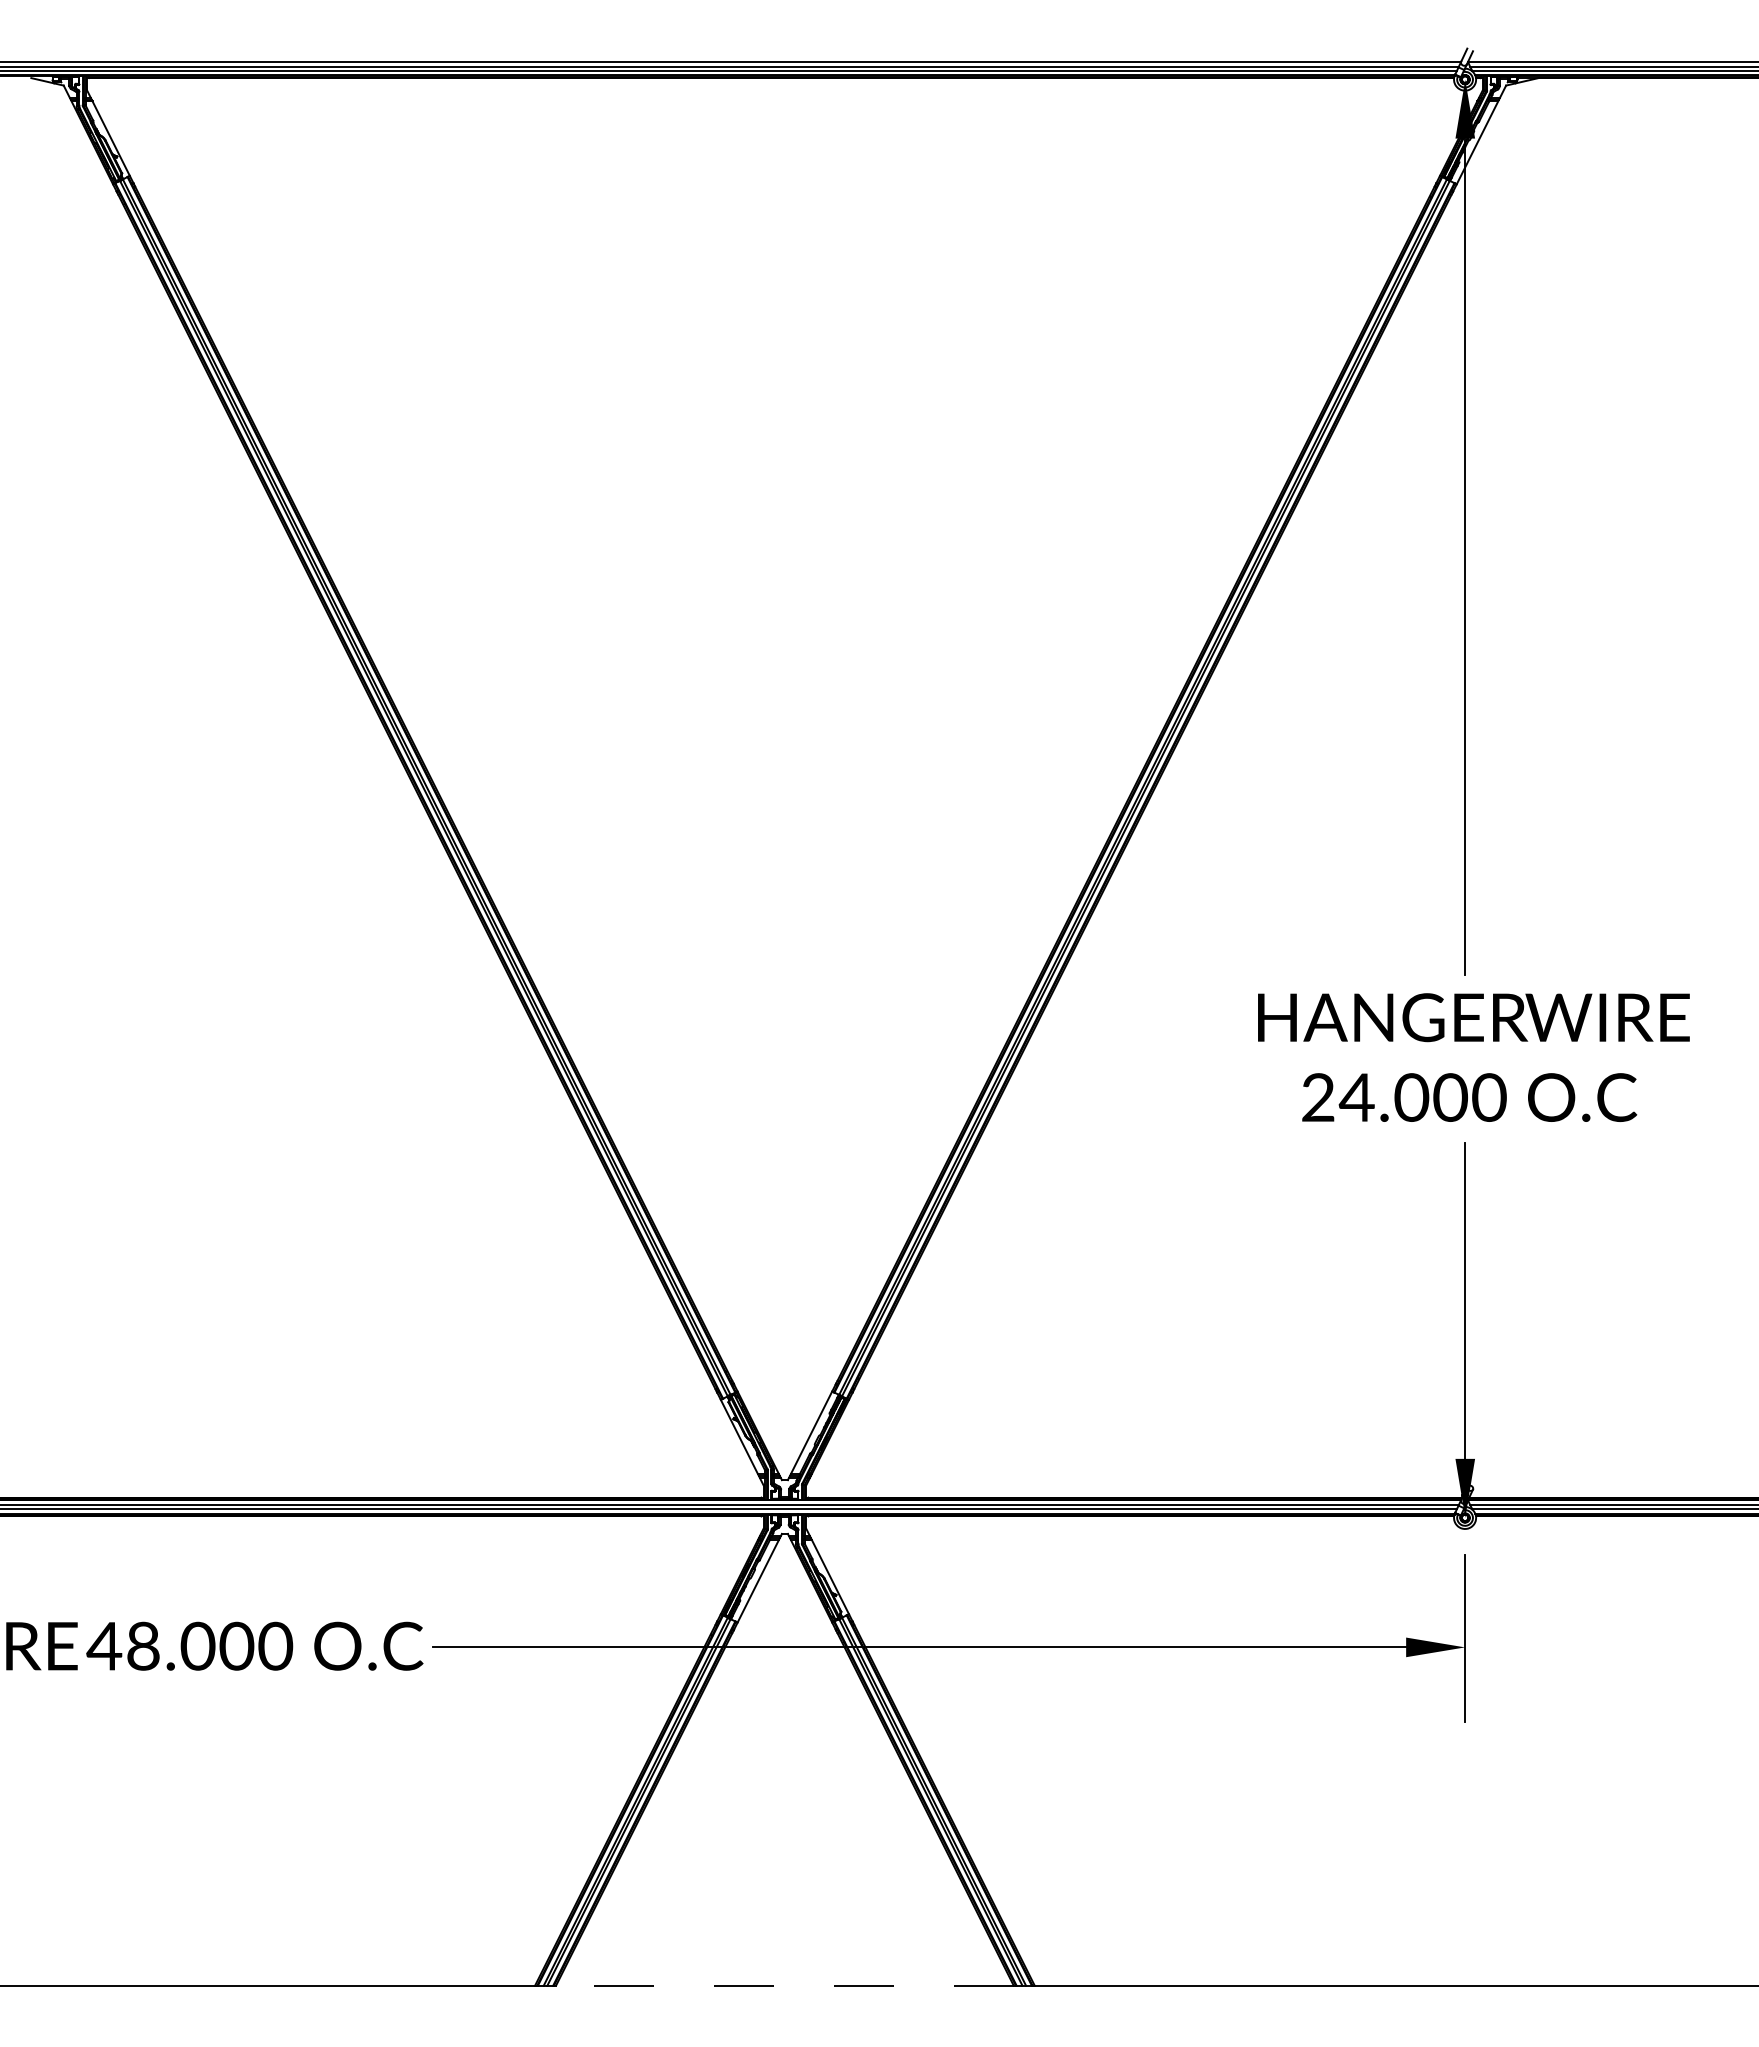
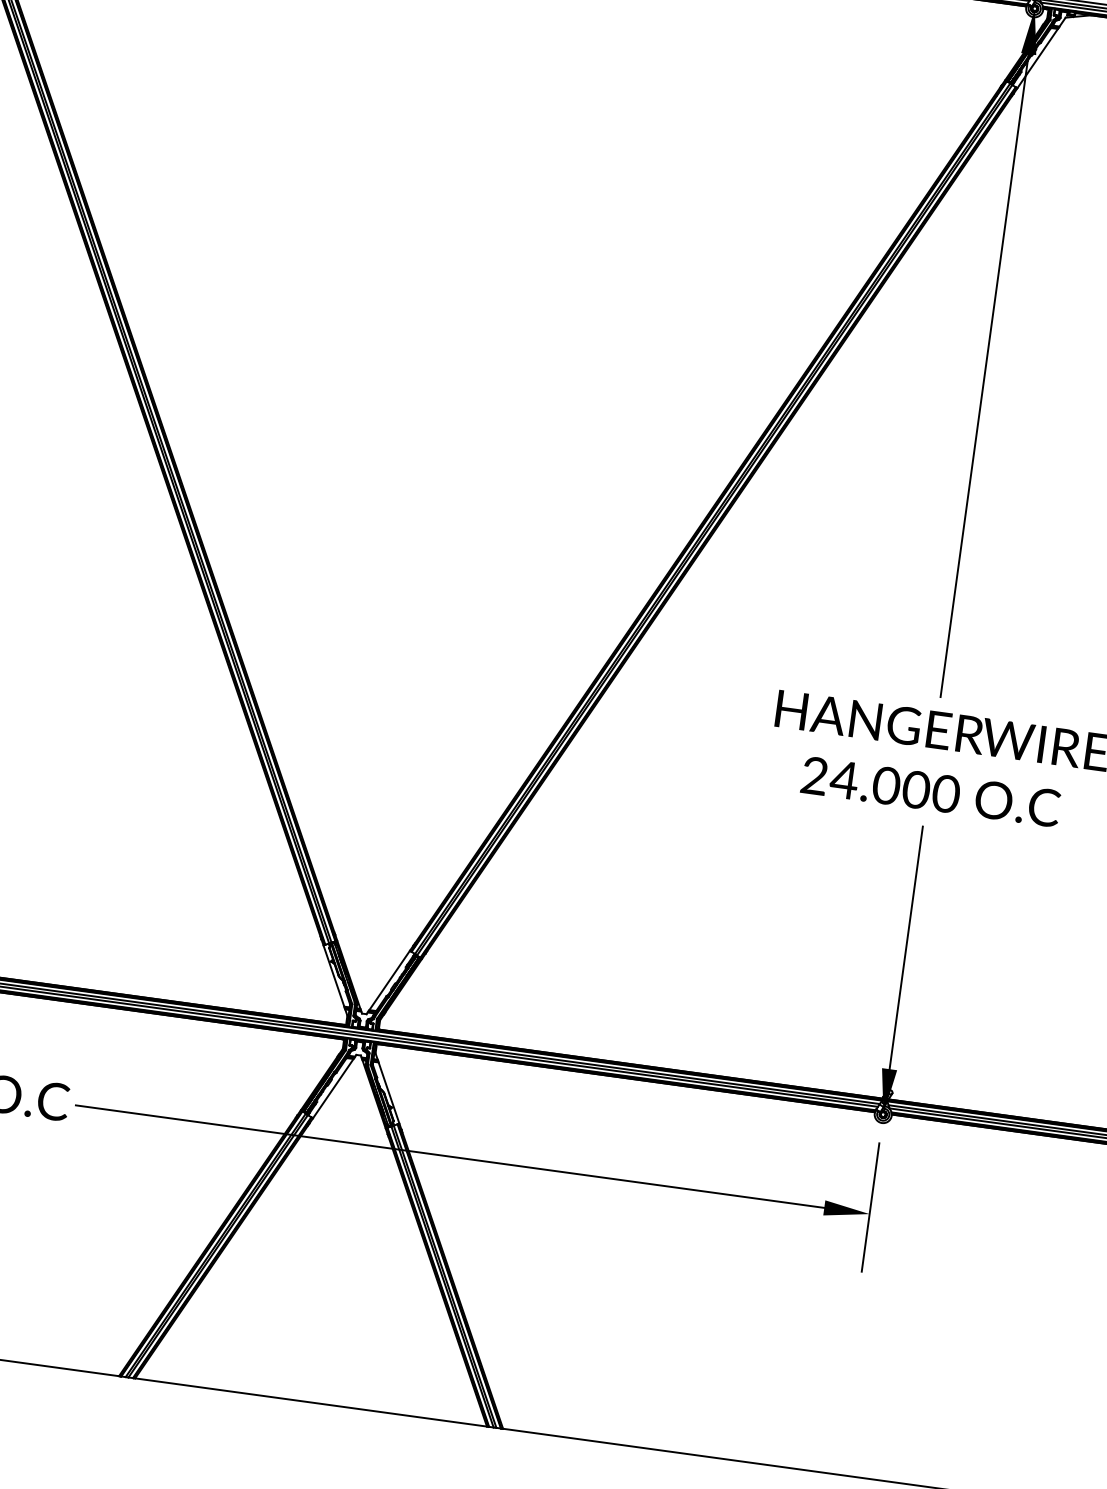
line: (784, 1985) -> (310, 1402), dashed -> solid

